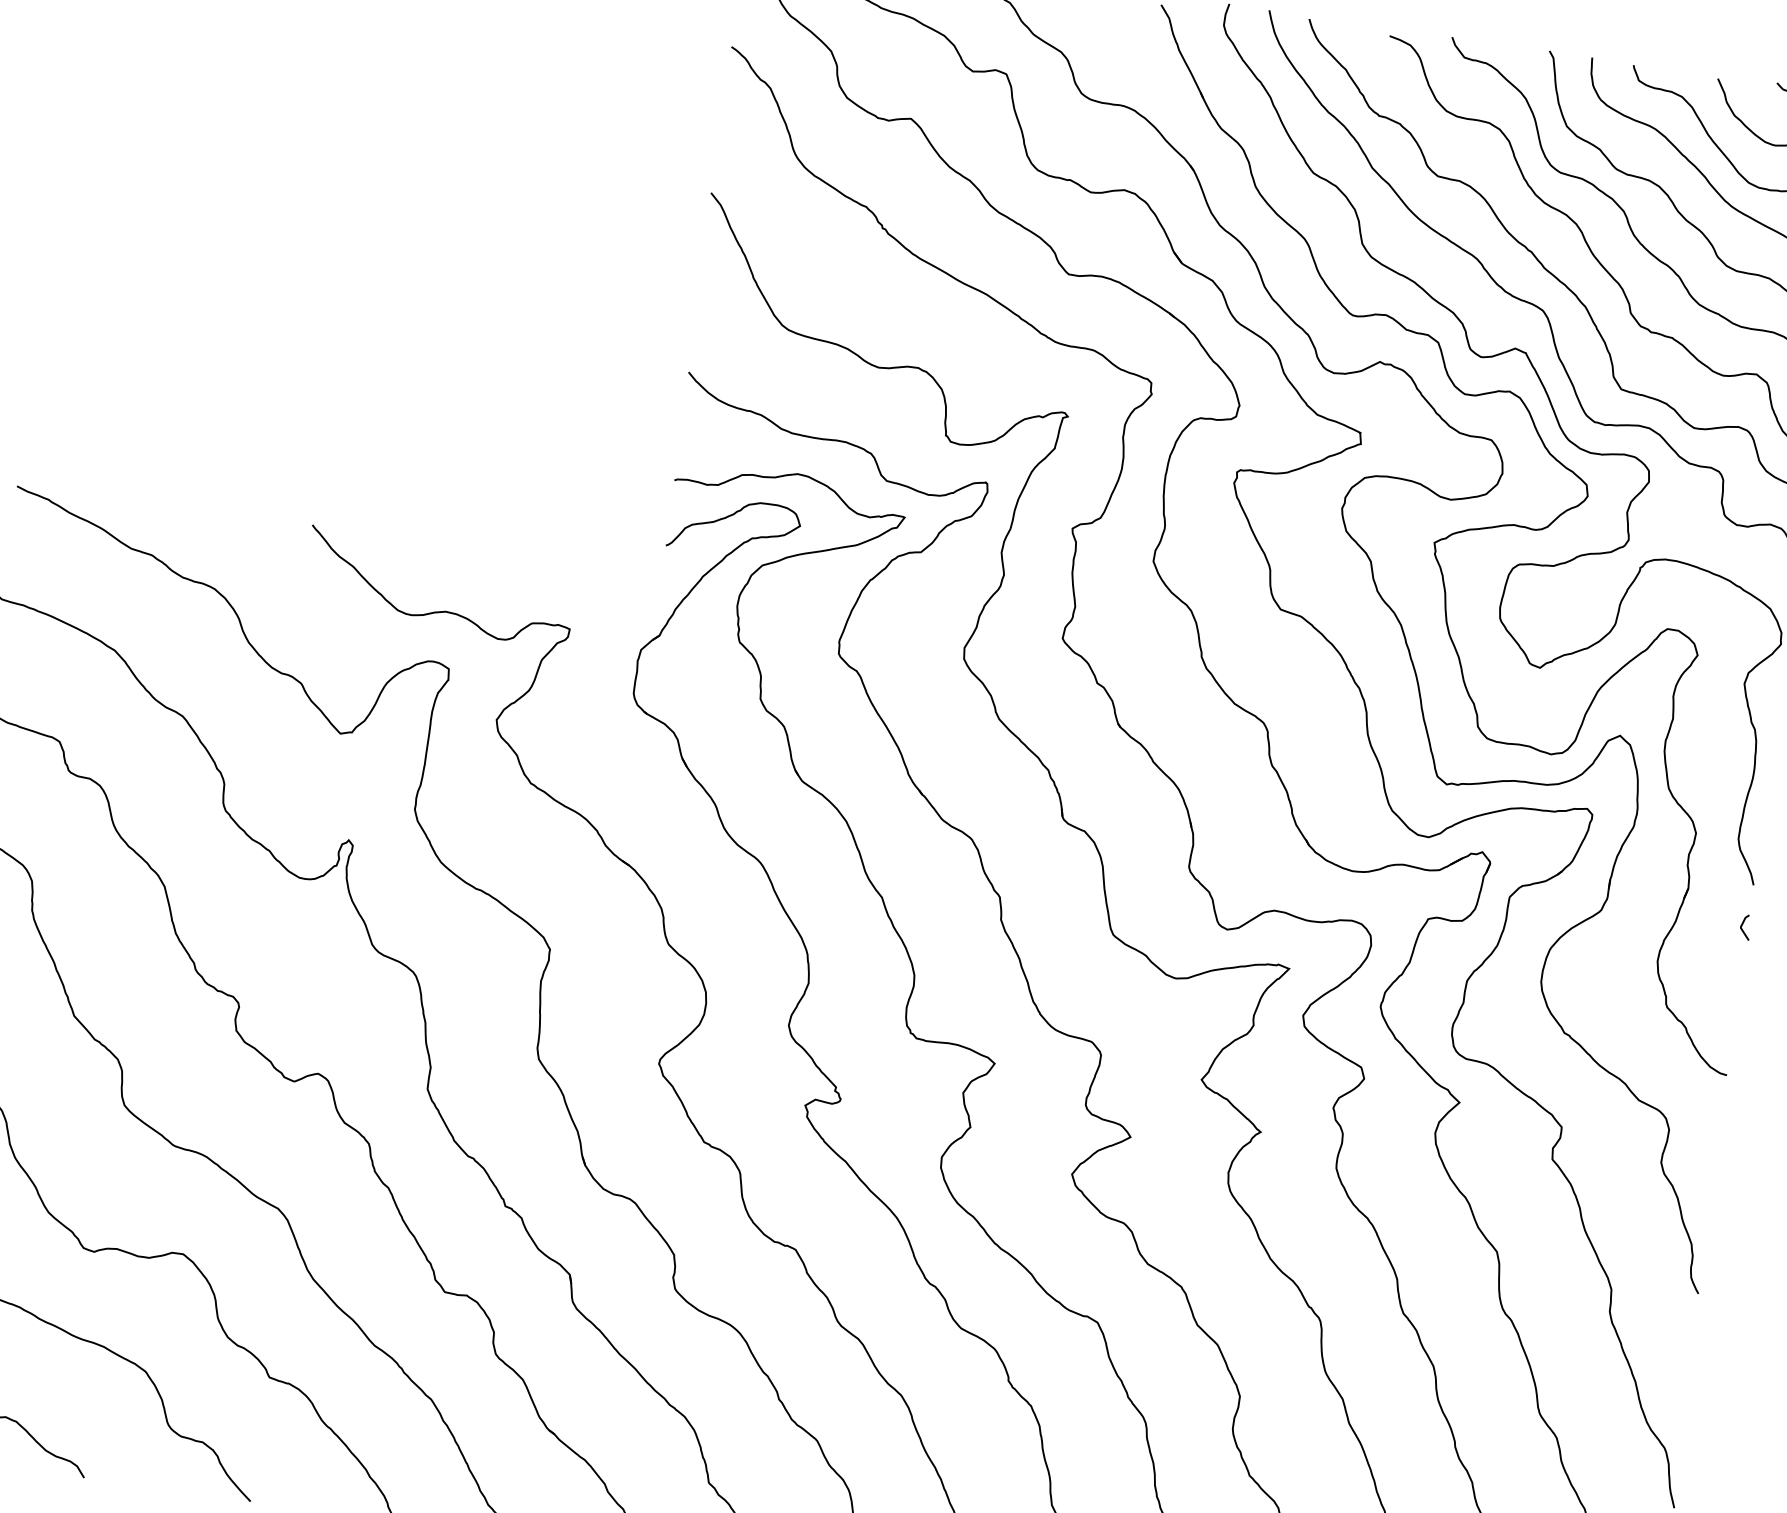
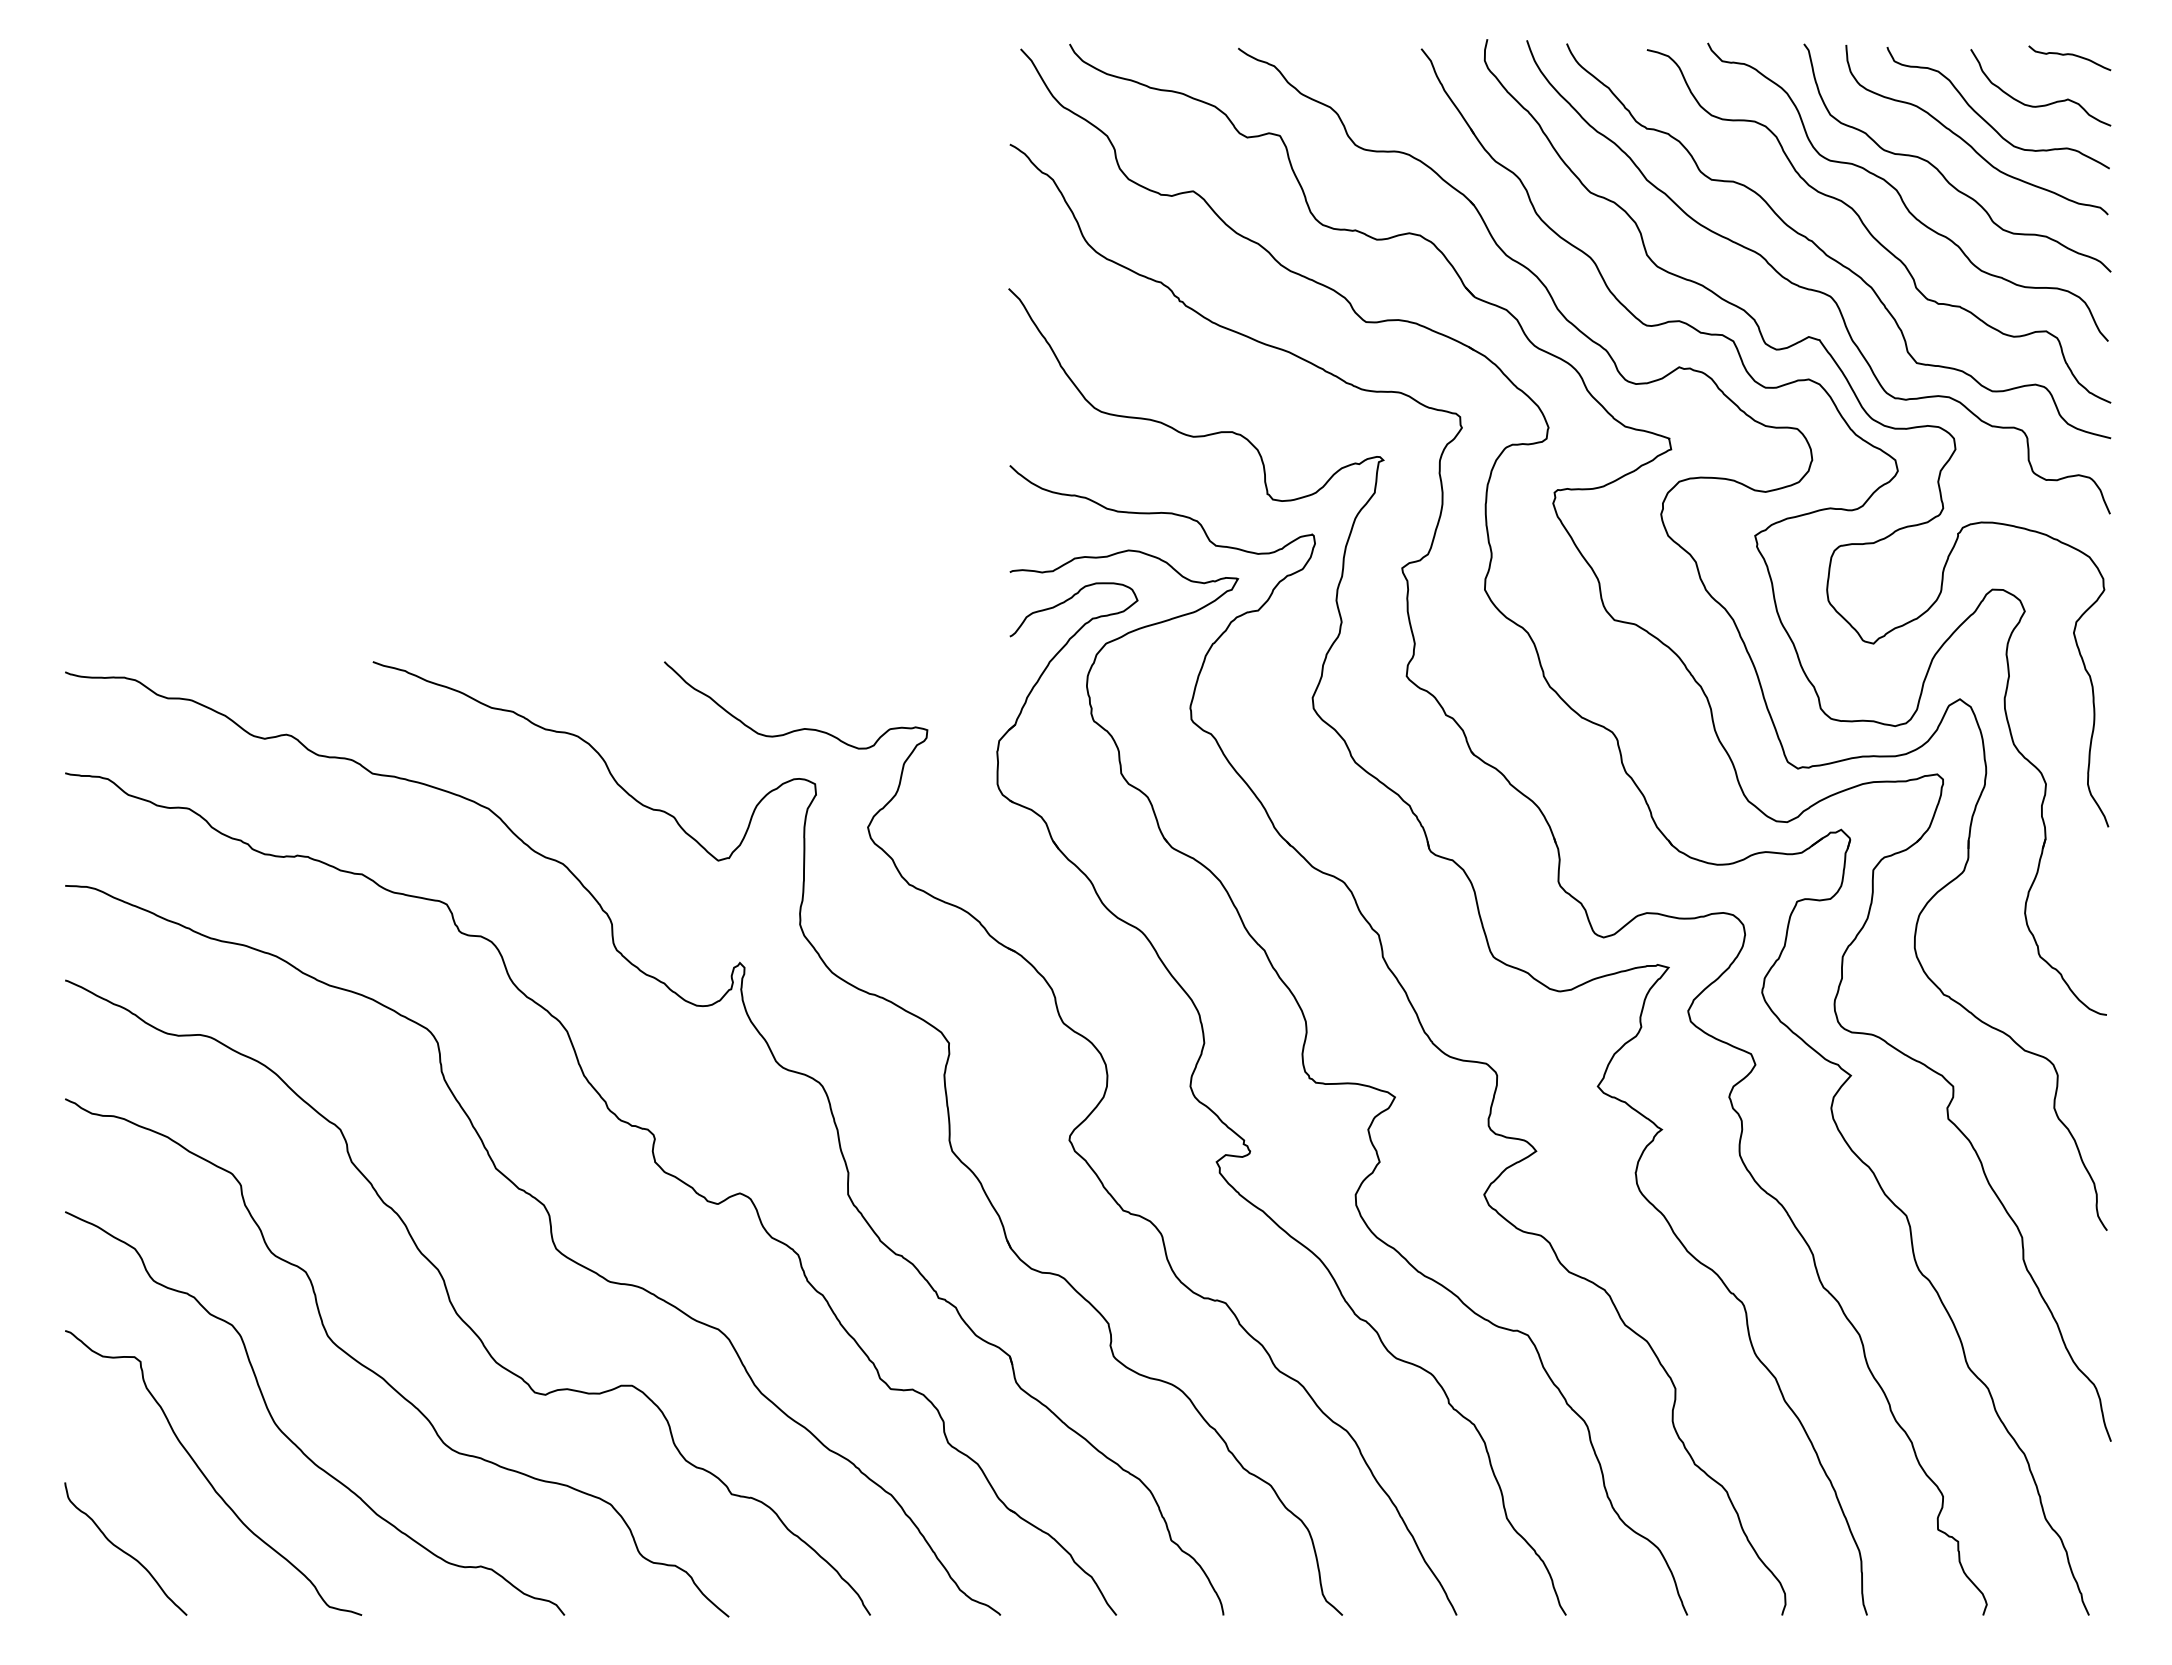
line: (1743, 925) -> (2103, 867), removed

